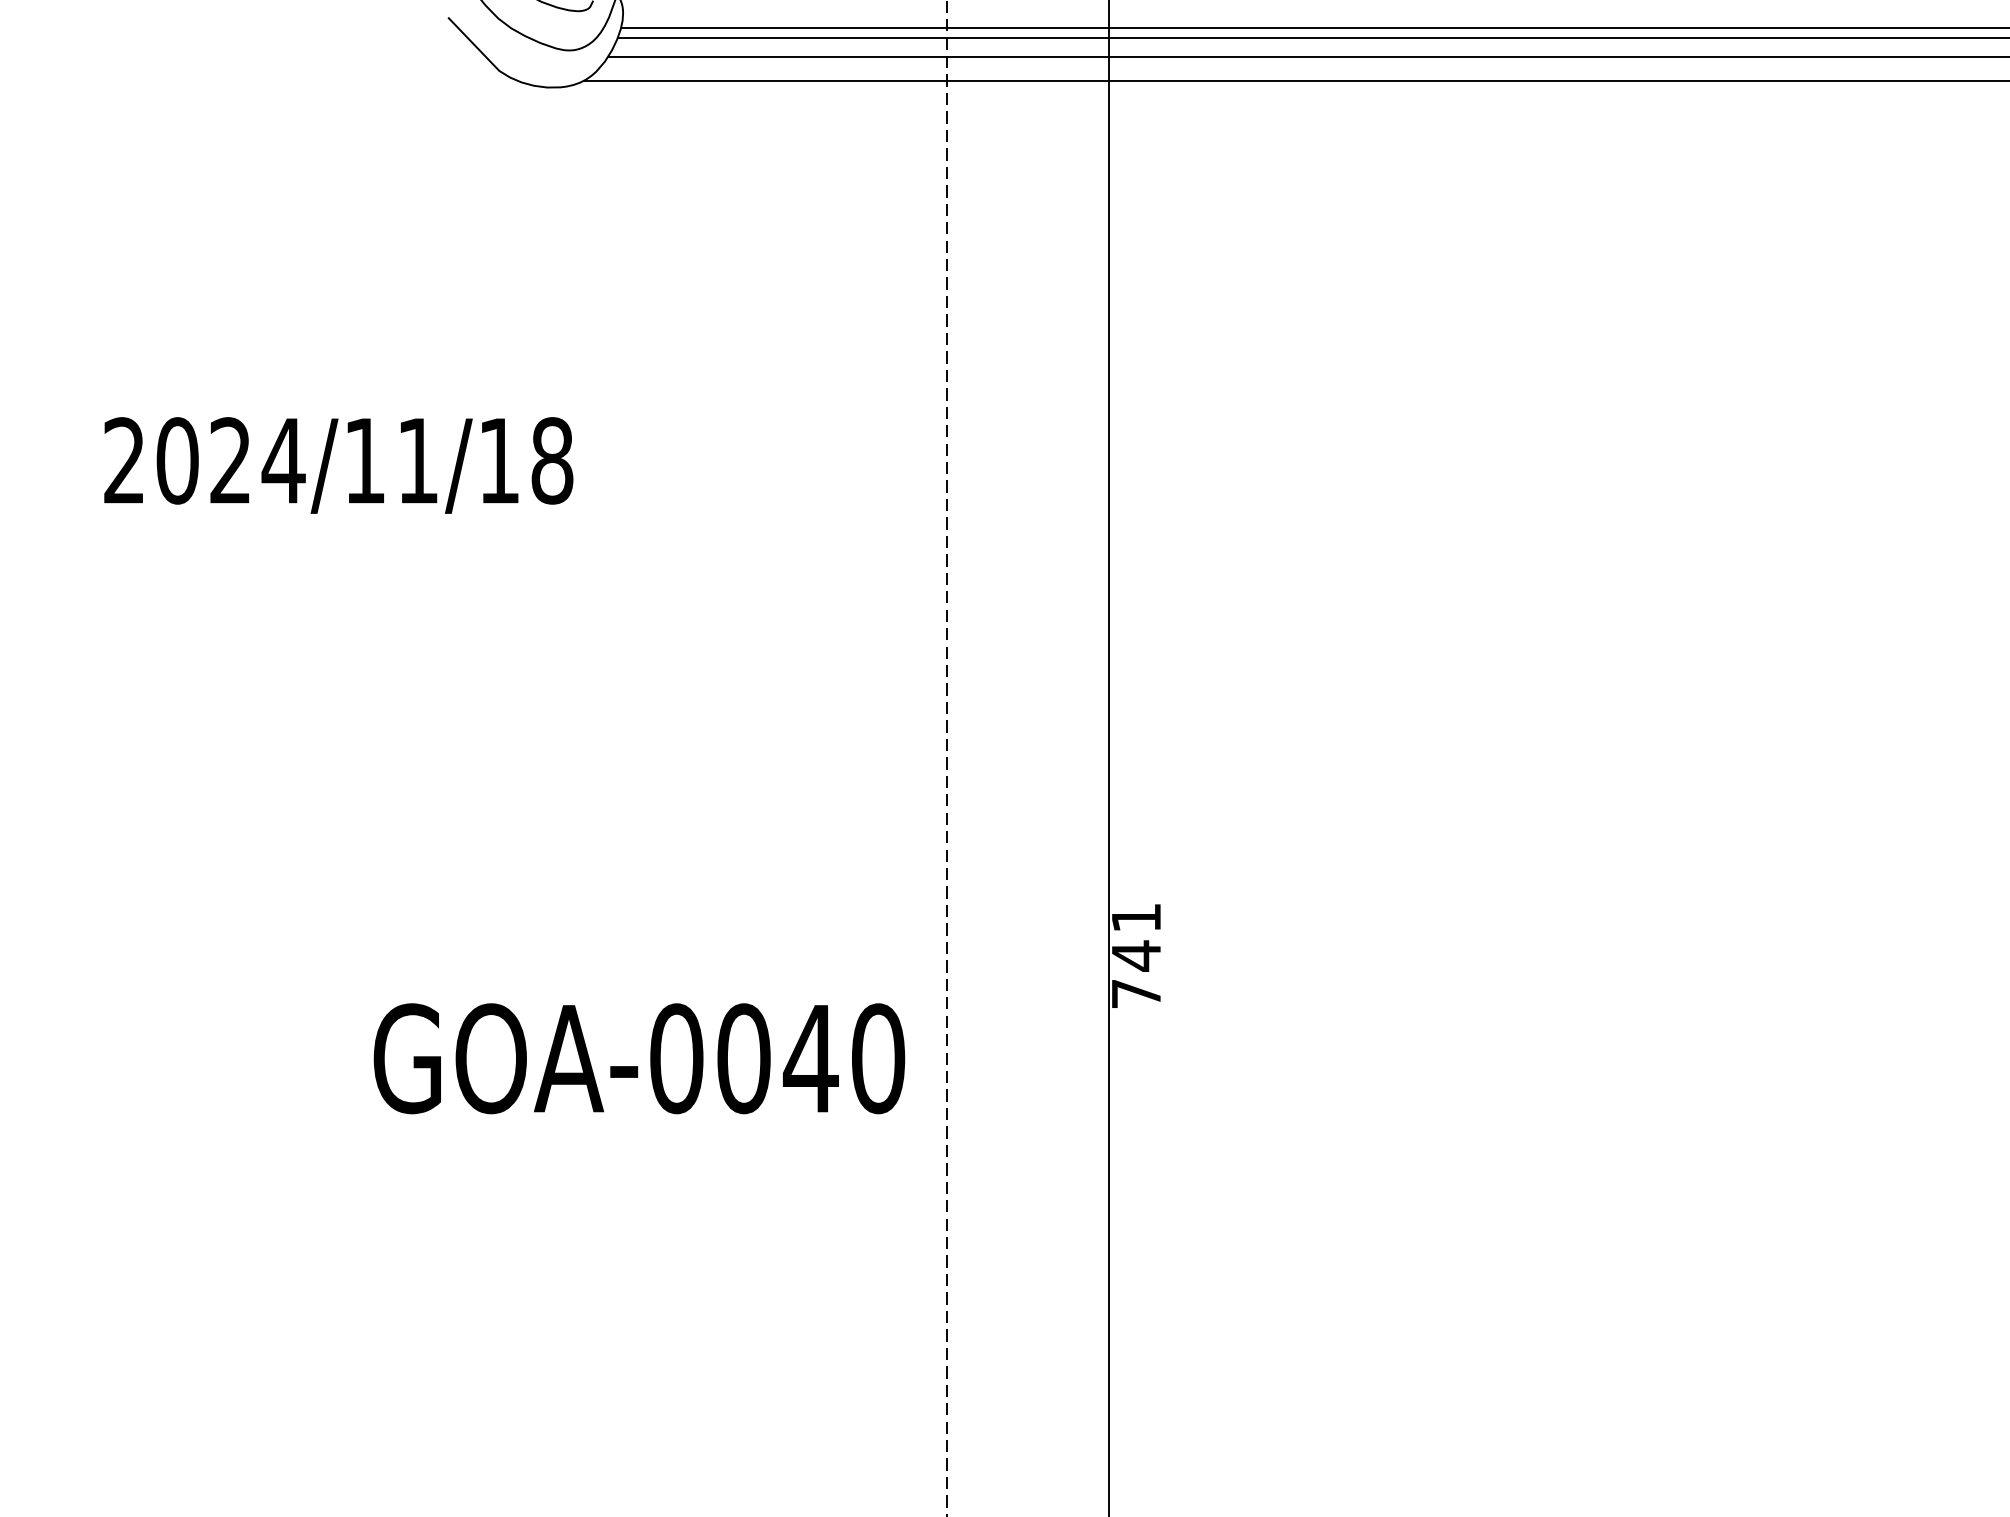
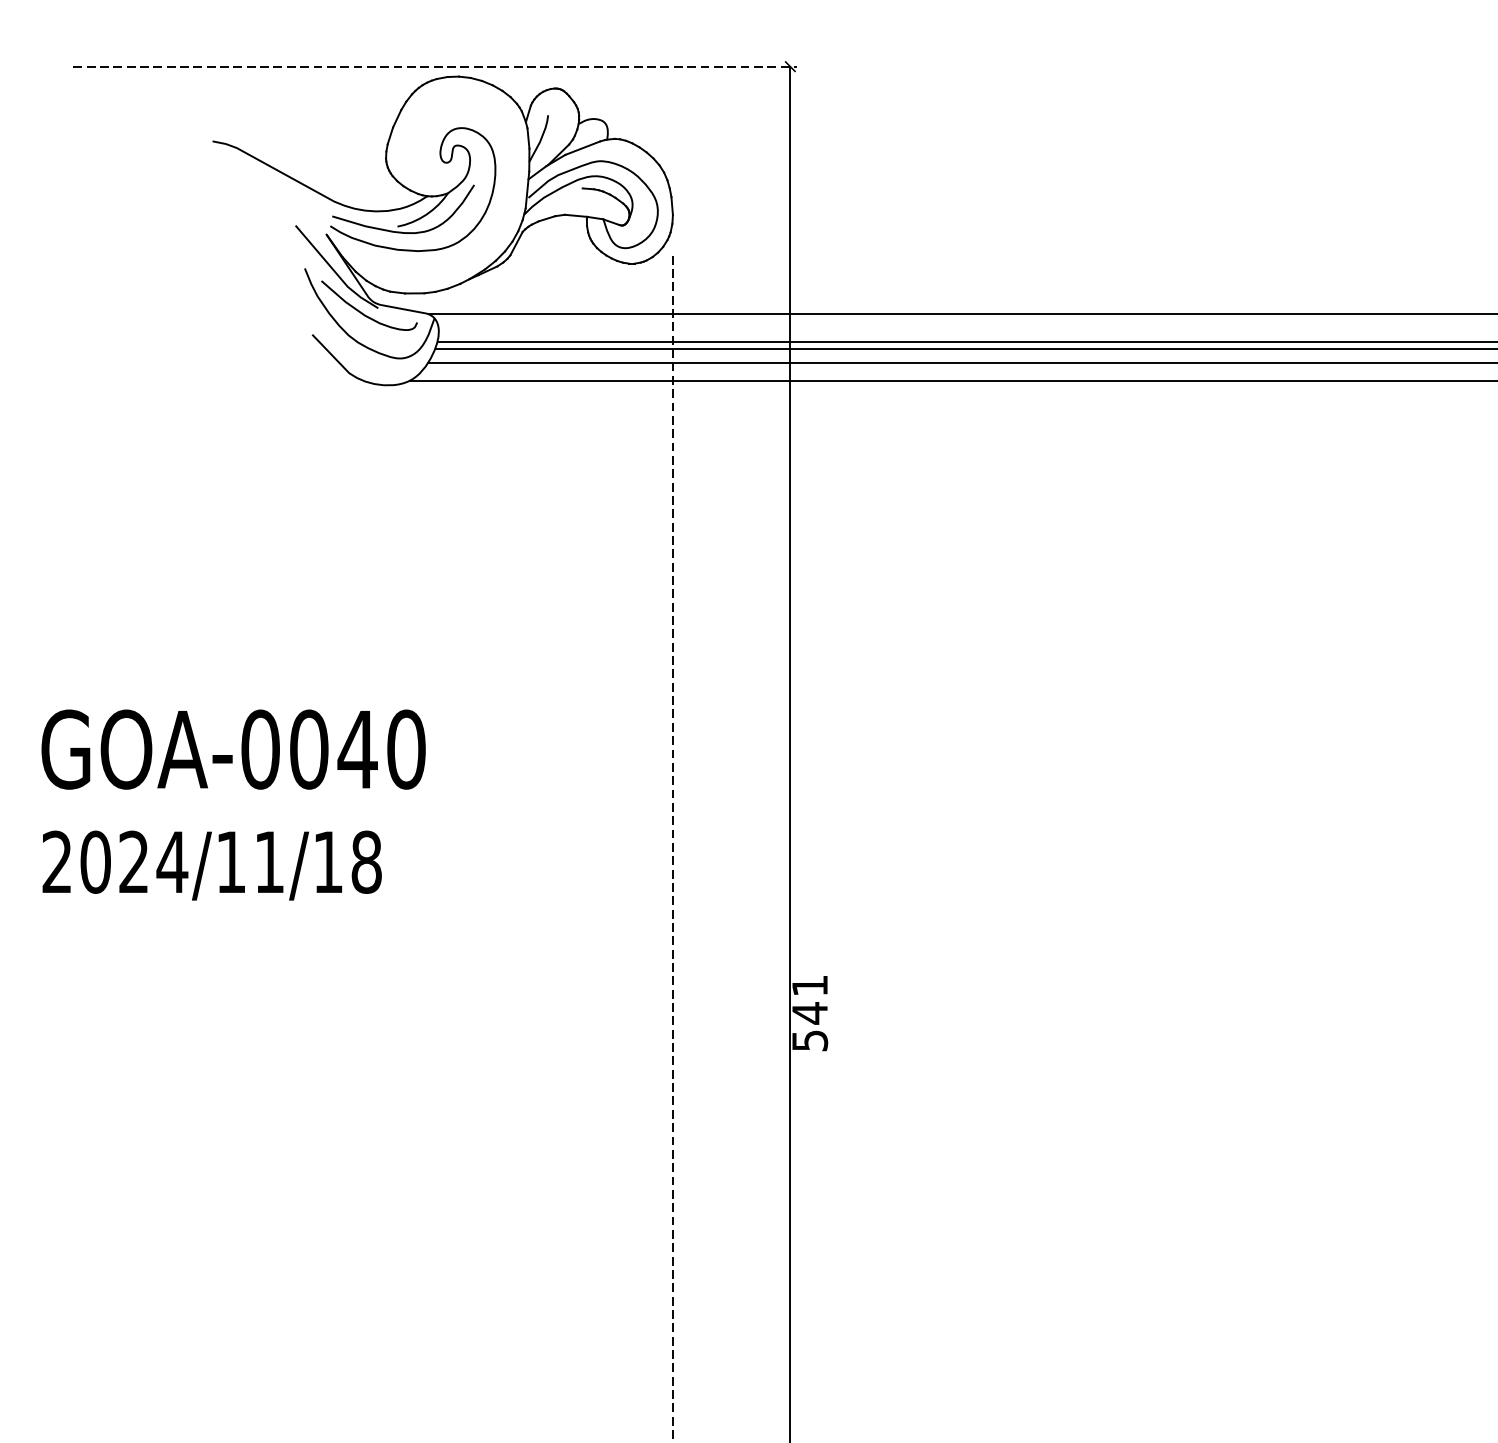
text: (337, 465) -> (211, 865), moved
text: (1137, 993) -> (810, 1040), 741 -> 541
text: (639, 1058) -> (233, 749), moved

